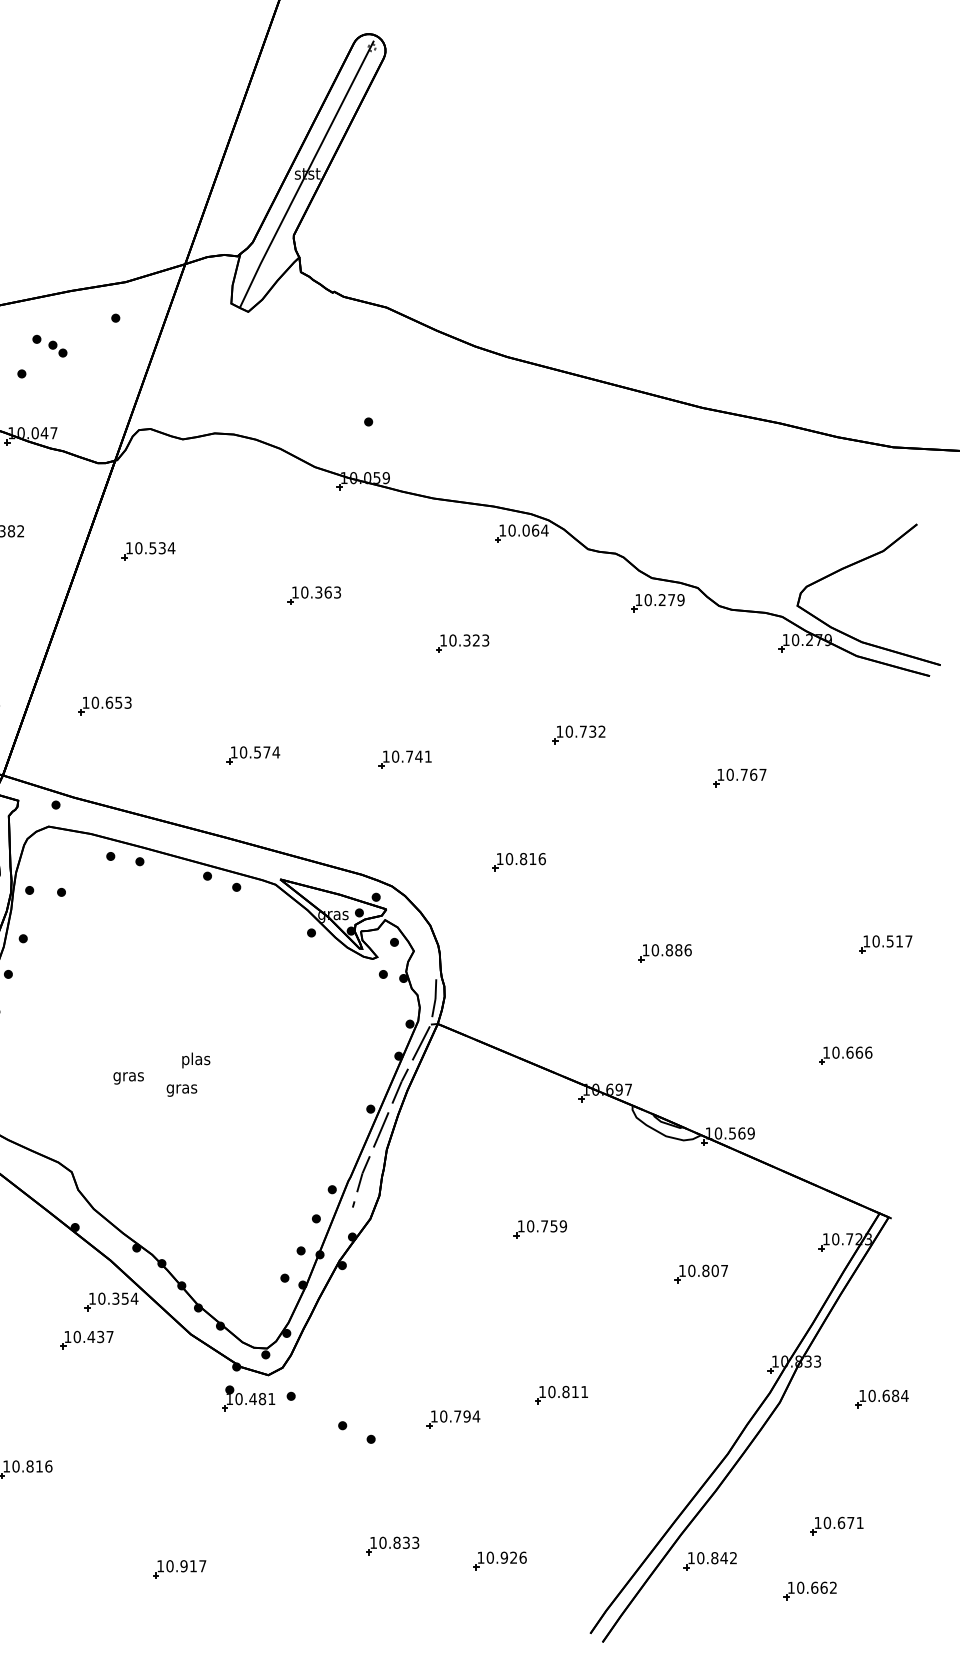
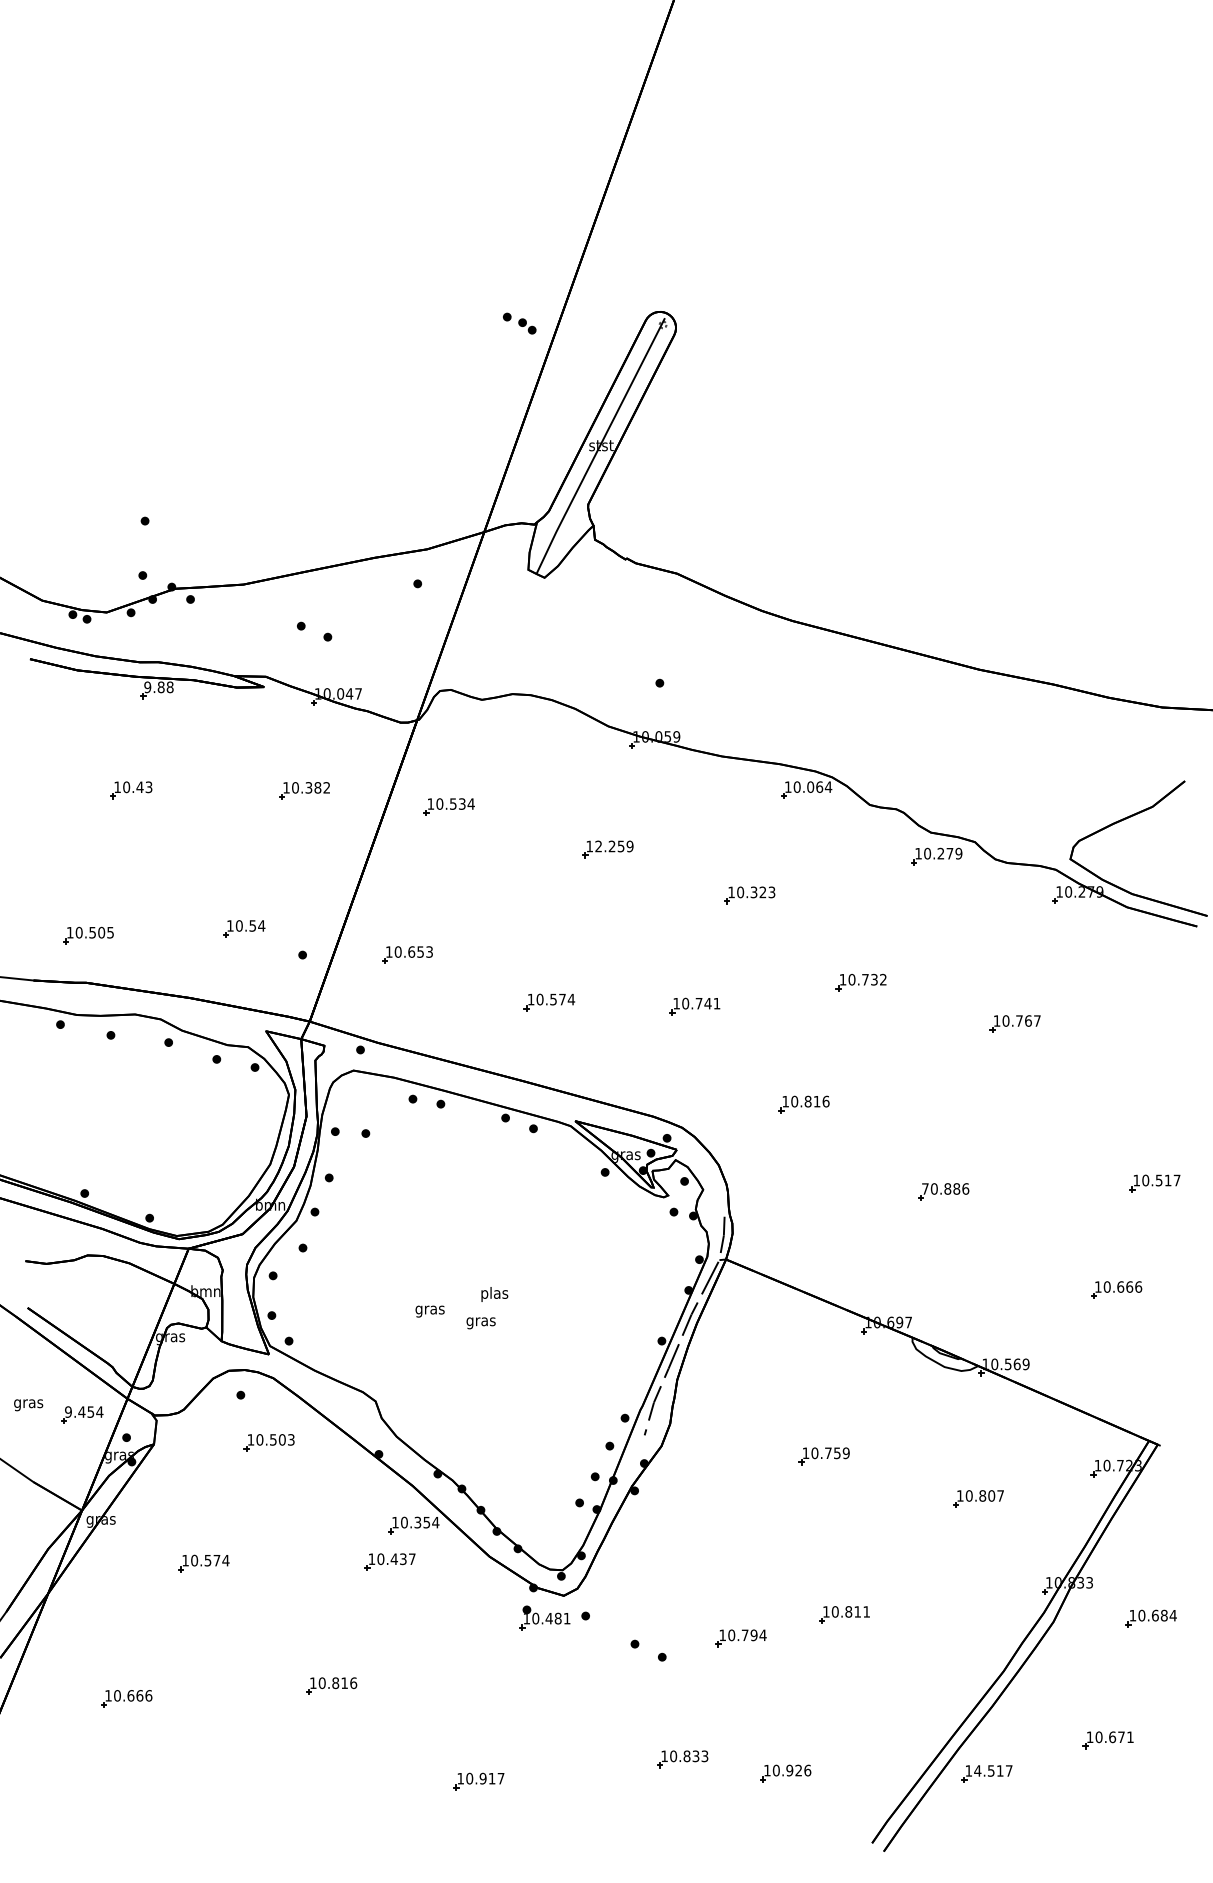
part: (49, 346) -> (519, 323), moved
text: (321, 592) -> (614, 846), 10.363 -> 12.259
text: (646, 949) -> (925, 1188), 10.886 -> 70.886
text: (717, 1557) -> (993, 1770), 10.842 -> 14.517
part: (810, 1591) -> (1082, 1802), removed

